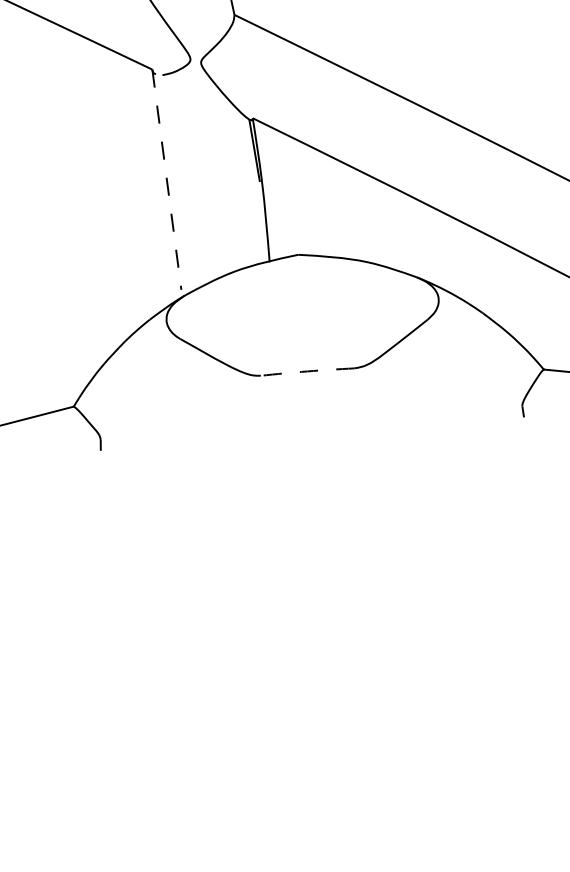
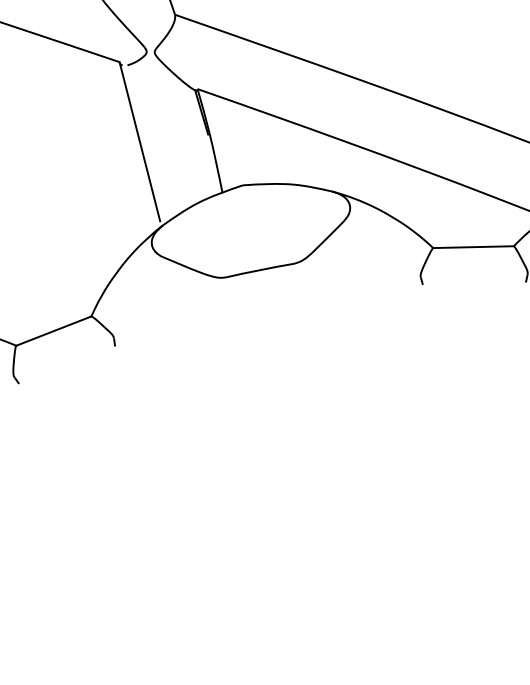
line: (167, 180) -> (140, 142), dashed -> solid
arc: (306, 371) -> (259, 270), dashed -> solid

